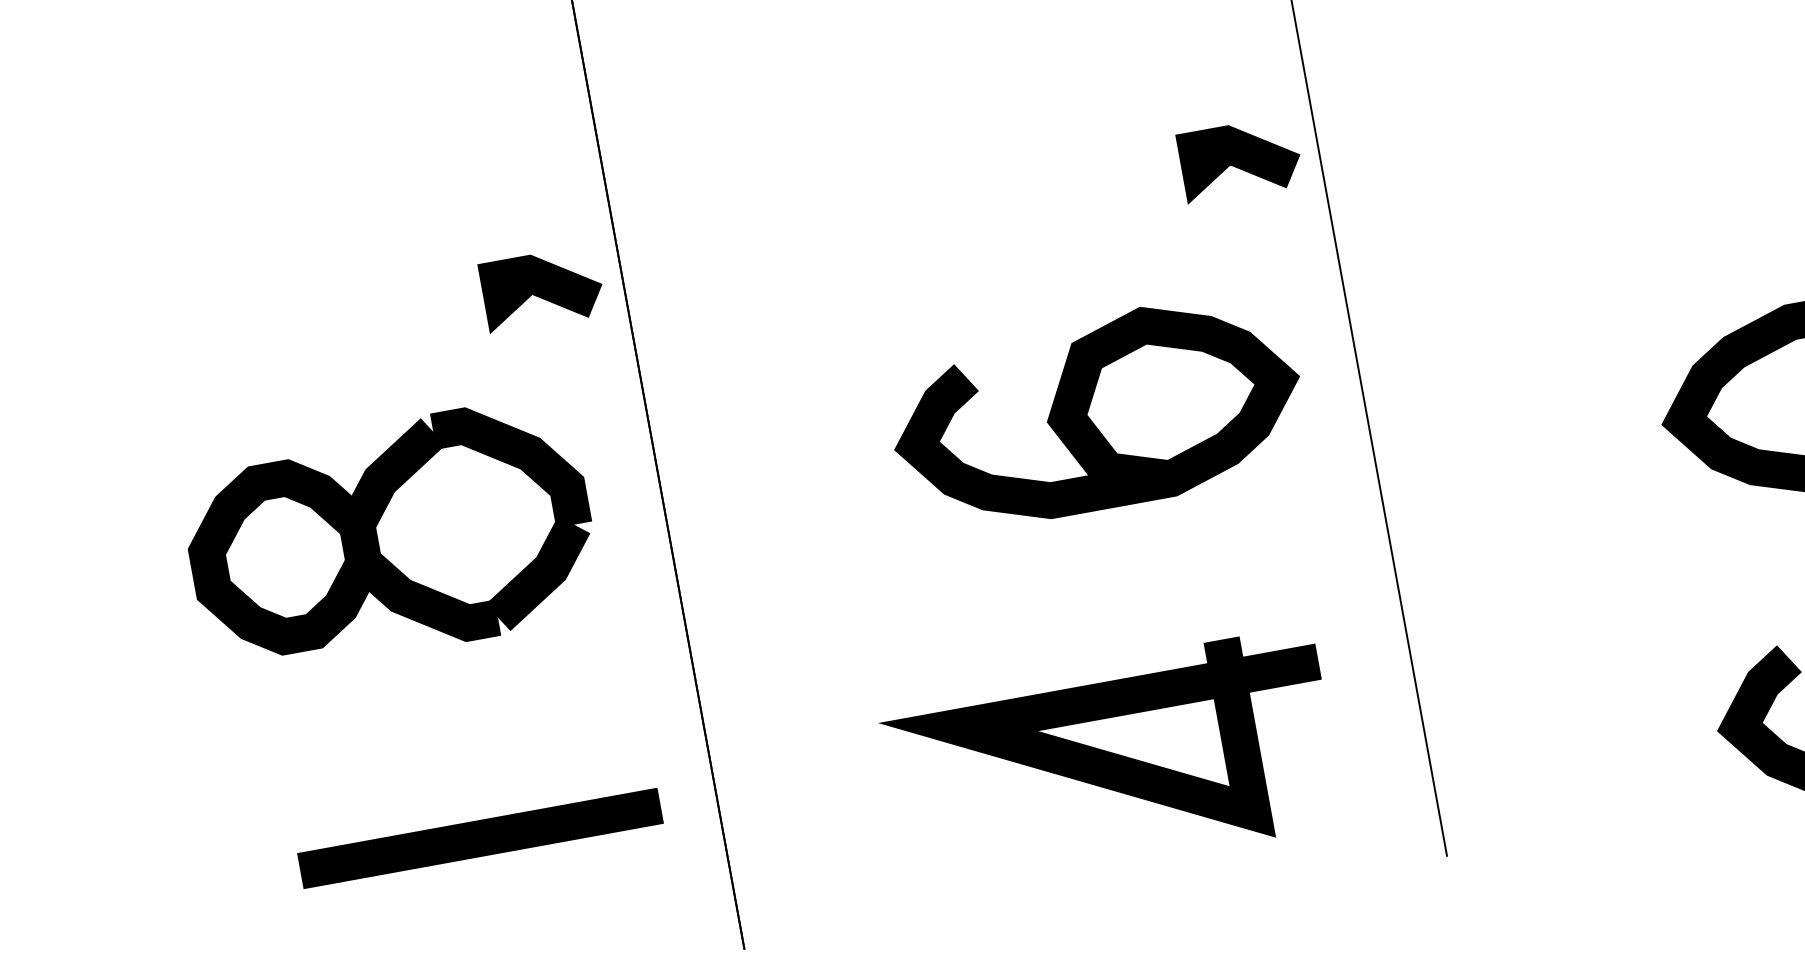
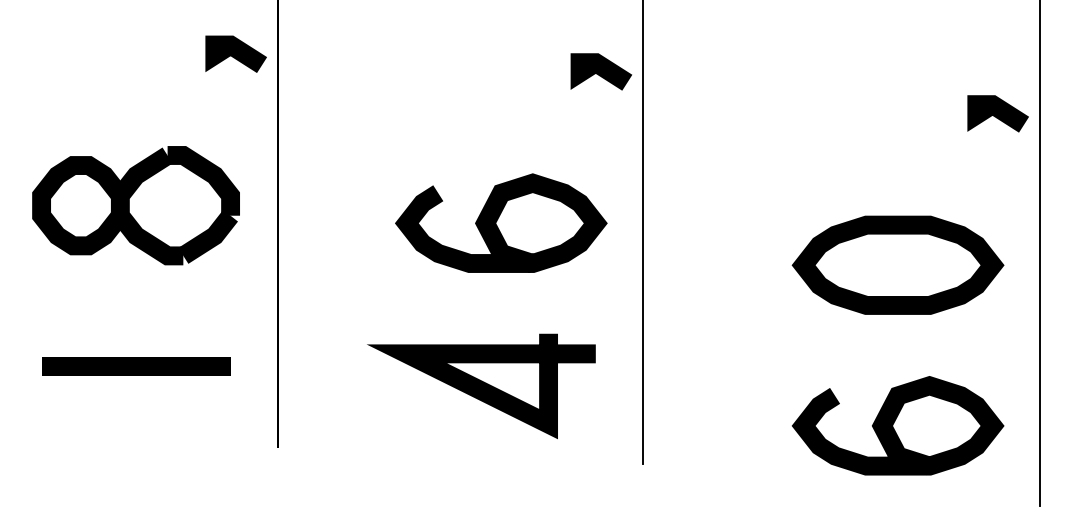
line: (1238, 159) -> (600, 71), moved
line: (540, 288) -> (235, 53), moved
curve: (1089, 410) -> (497, 221), moved
line: (481, 838) -> (136, 366), moved

